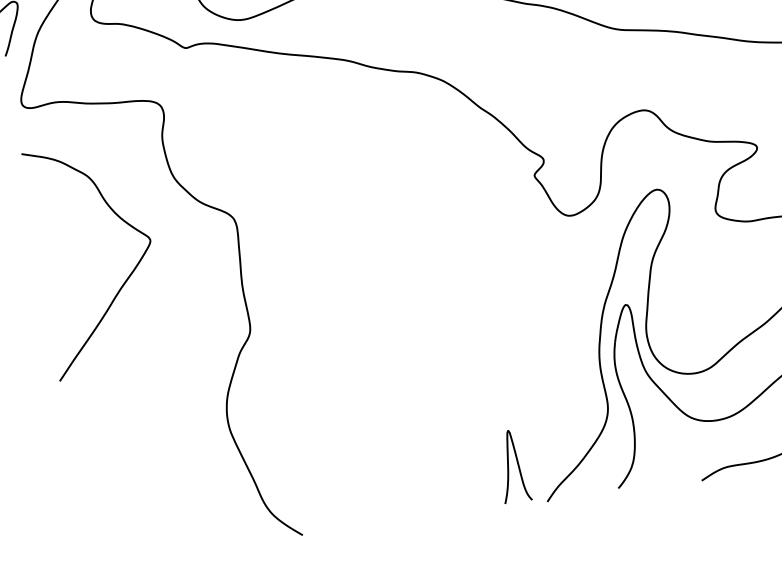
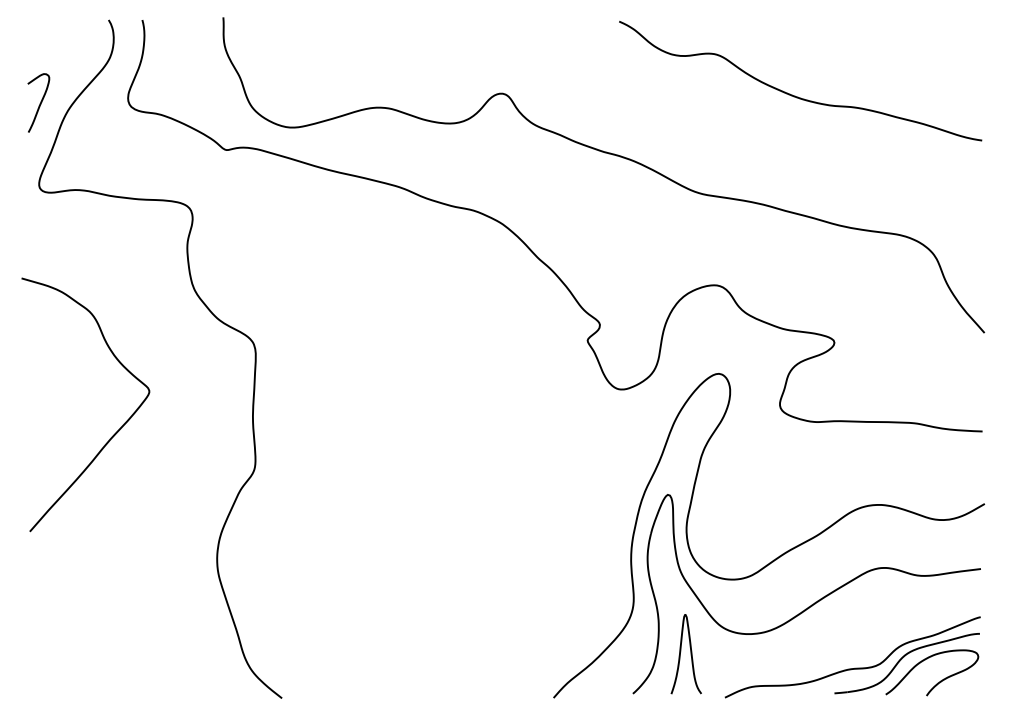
curve: (124, 282) -> (114, 433), moved
curve: (509, 464) -> (681, 651), moved

